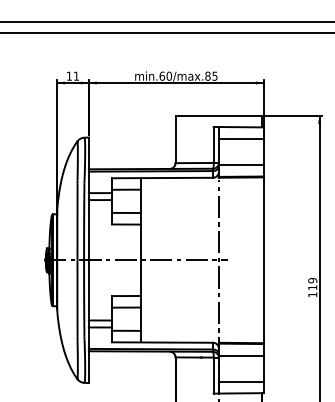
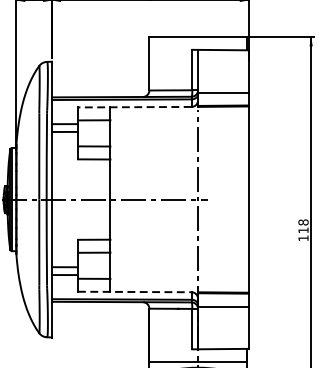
line: (240, 138) -> (222, 62), removed
line: (162, 178) -> (134, 107), solid -> dashed
text: (312, 280) -> (303, 222), 119 -> 118
line: (162, 342) -> (134, 291), solid -> dashed
line: (240, 381) -> (222, 335), removed

